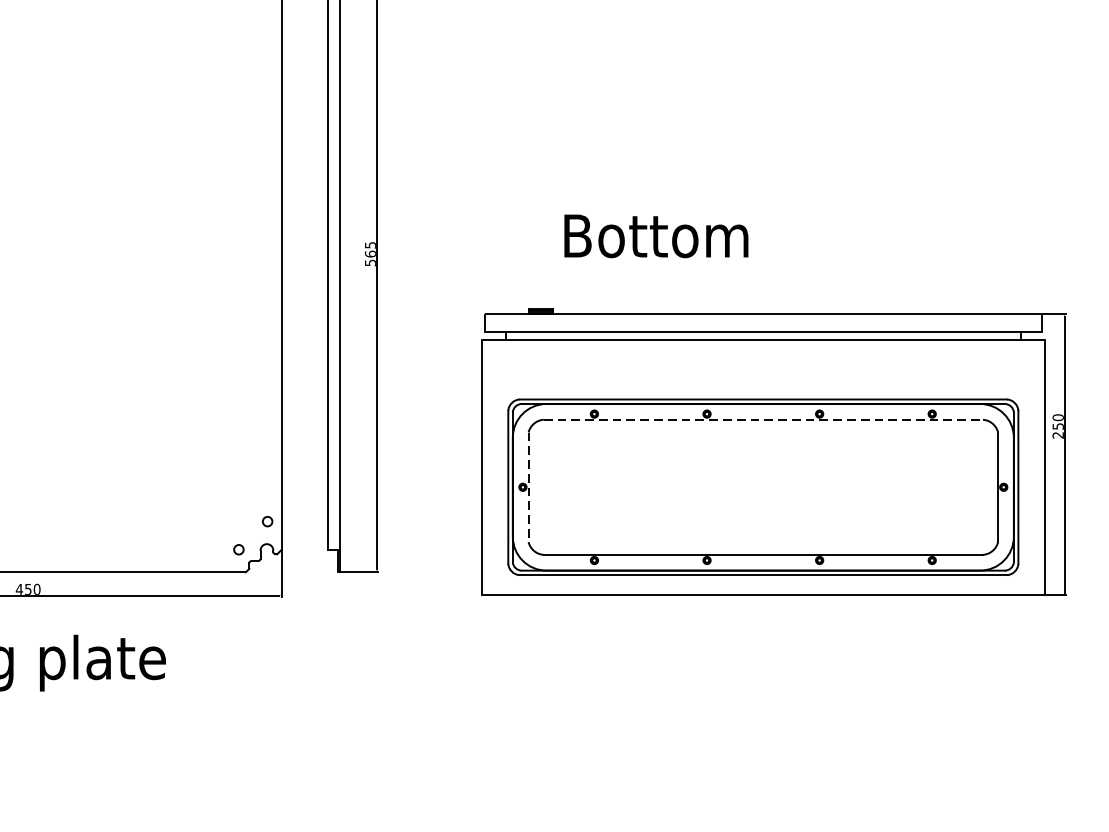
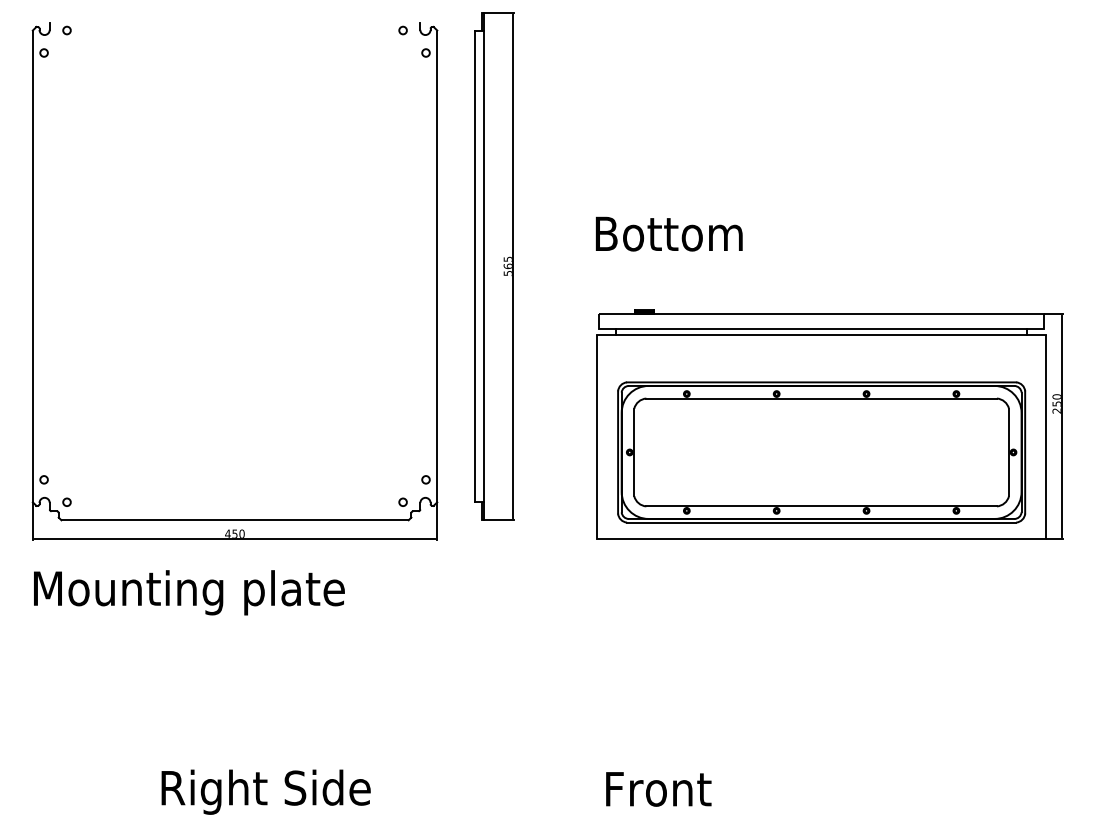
text: (656, 235) -> (669, 233), moved
line: (764, 419) -> (822, 398), dashed -> solid
line: (528, 487) -> (634, 452), dashed -> solid

